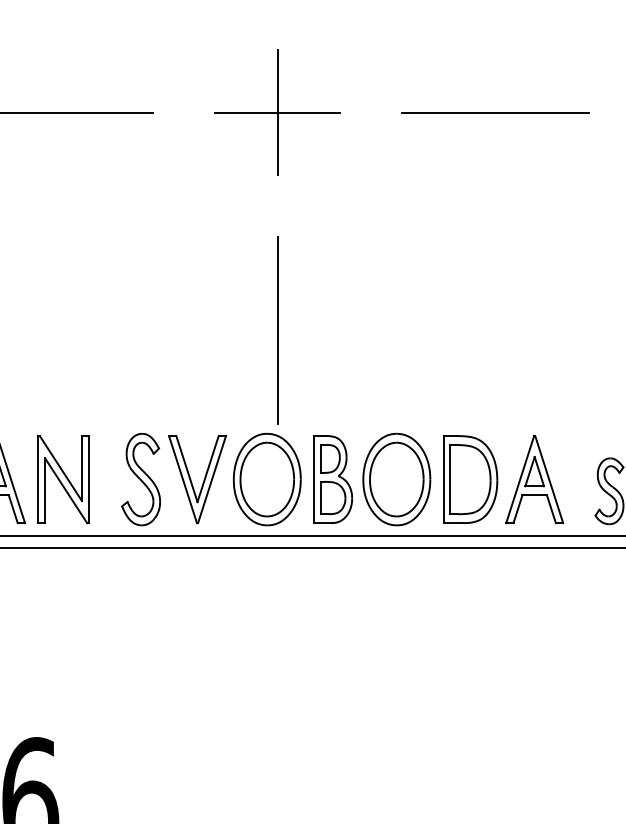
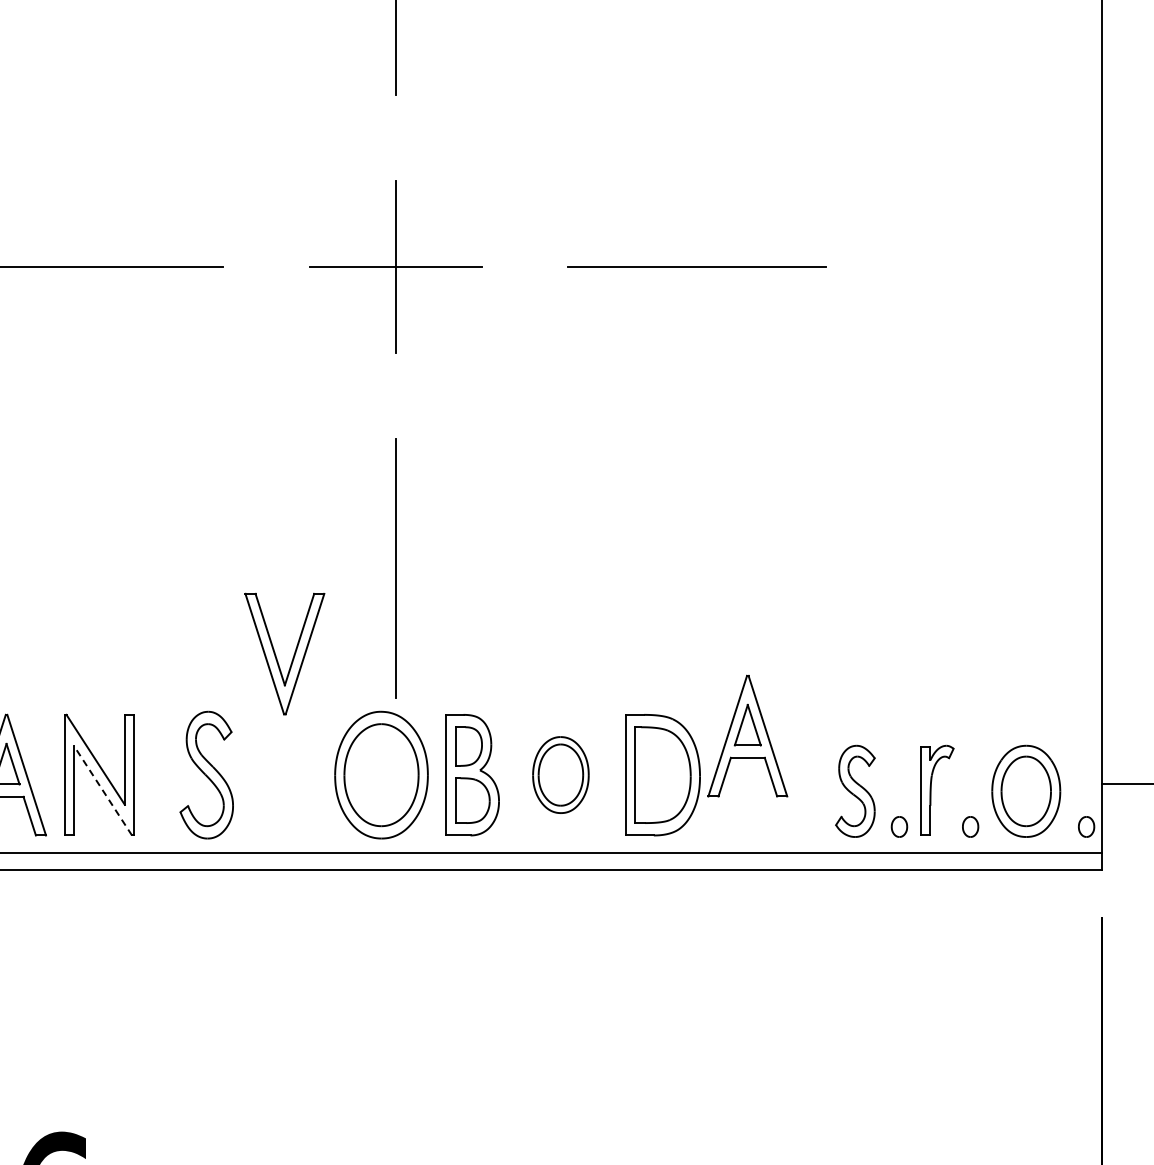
part: (396, 479) -> (560, 774), size x0.6
part: (534, 479) -> (747, 735), moved
part: (191, 480) -> (276, 655), moved
line: (65, 490) -> (102, 790), solid -> dashed

